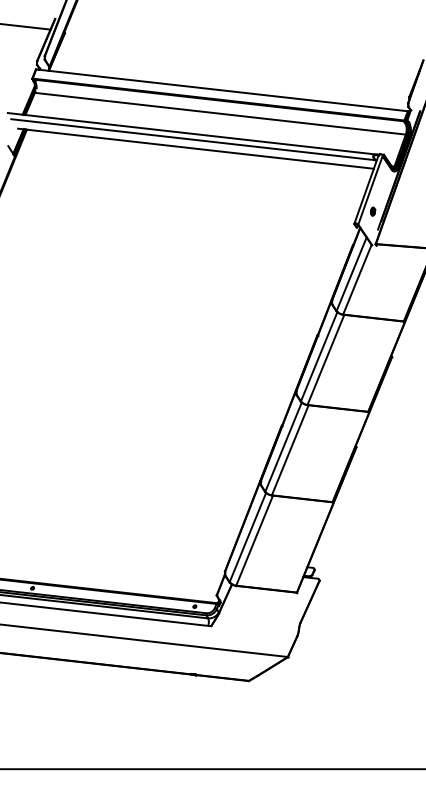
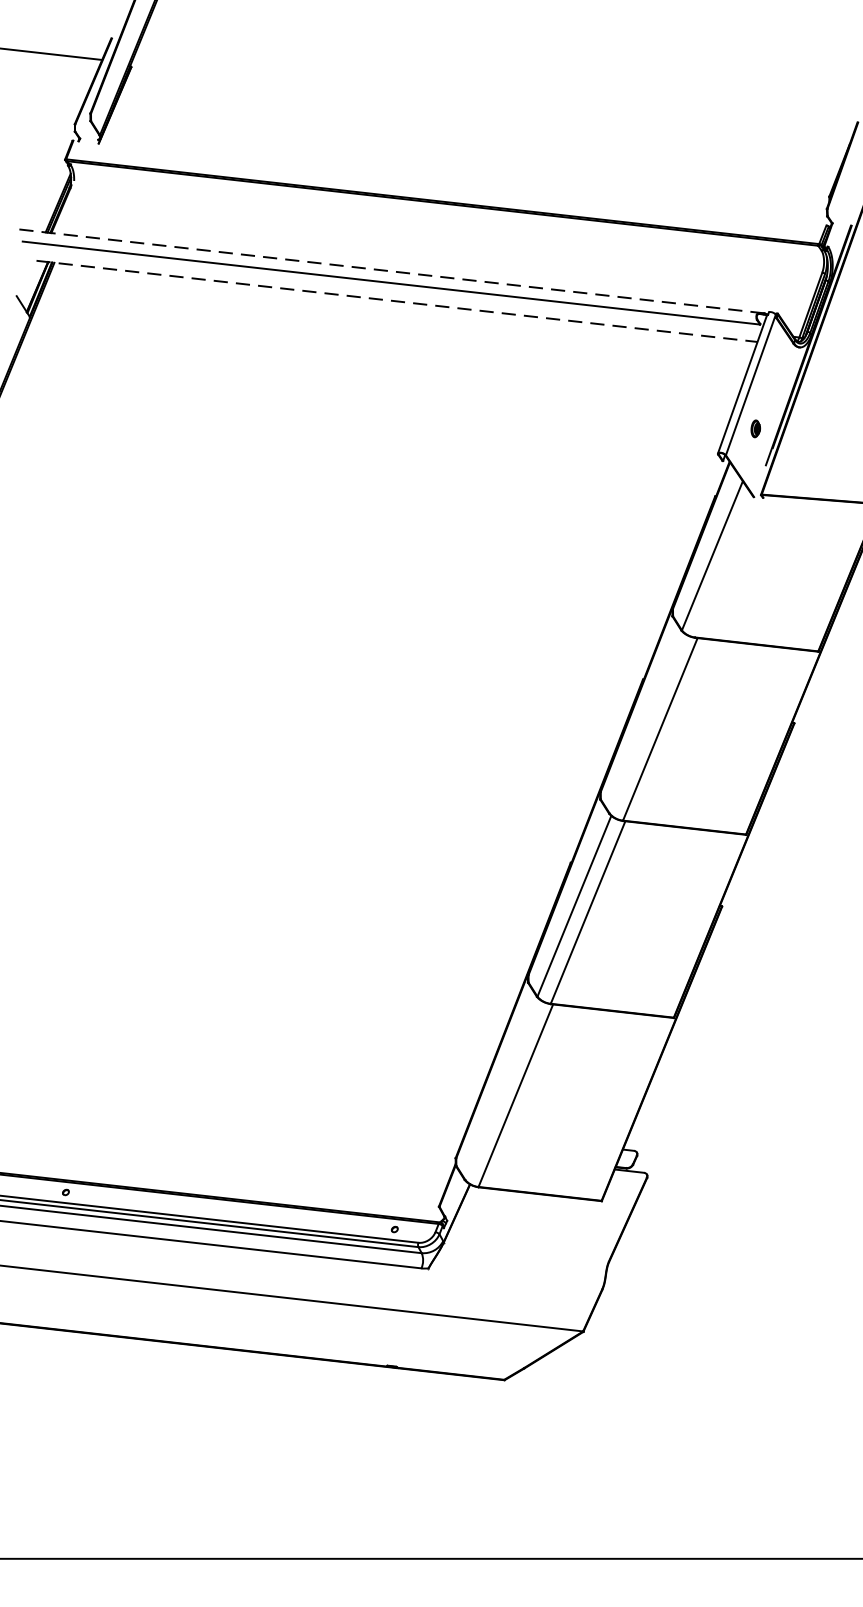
line: (221, 90) -> (448, 183), removed
line: (219, 113) -> (444, 229), removed
line: (192, 133) -> (389, 270), solid -> dashed
line: (196, 148) -> (398, 300), solid -> dashed
line: (357, 279) -> (724, 566), removed
line: (318, 356) -> (645, 722), removed
line: (247, 537) -> (501, 1089), removed

